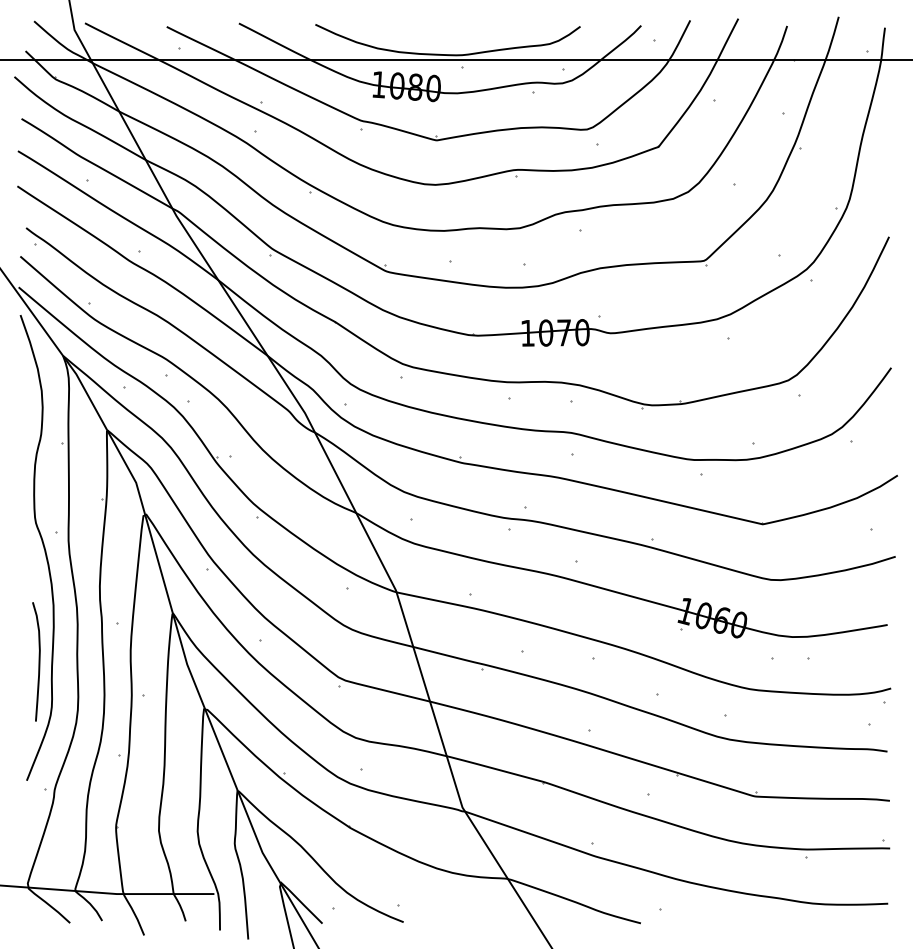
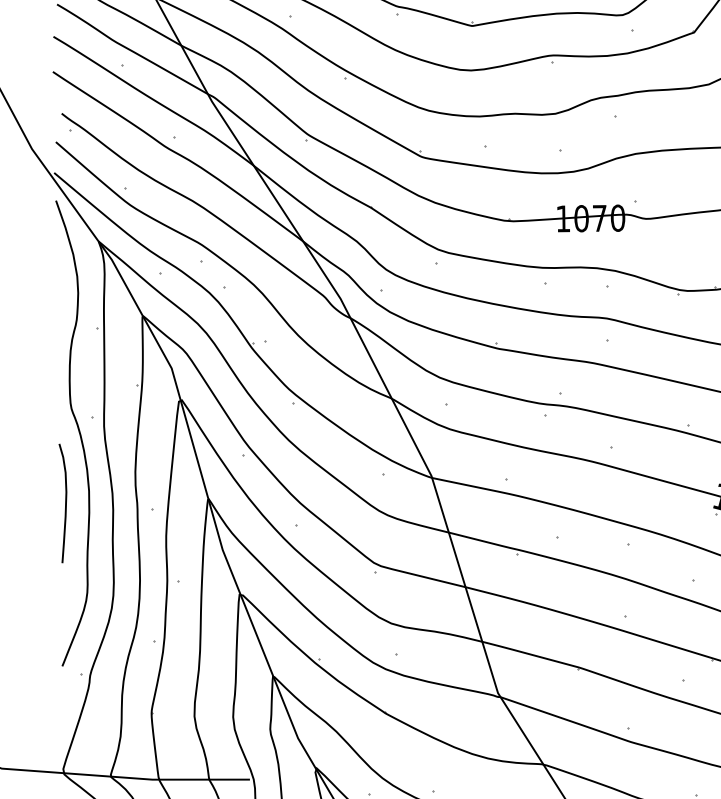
curve: (38, 661) -> (65, 503), moved

